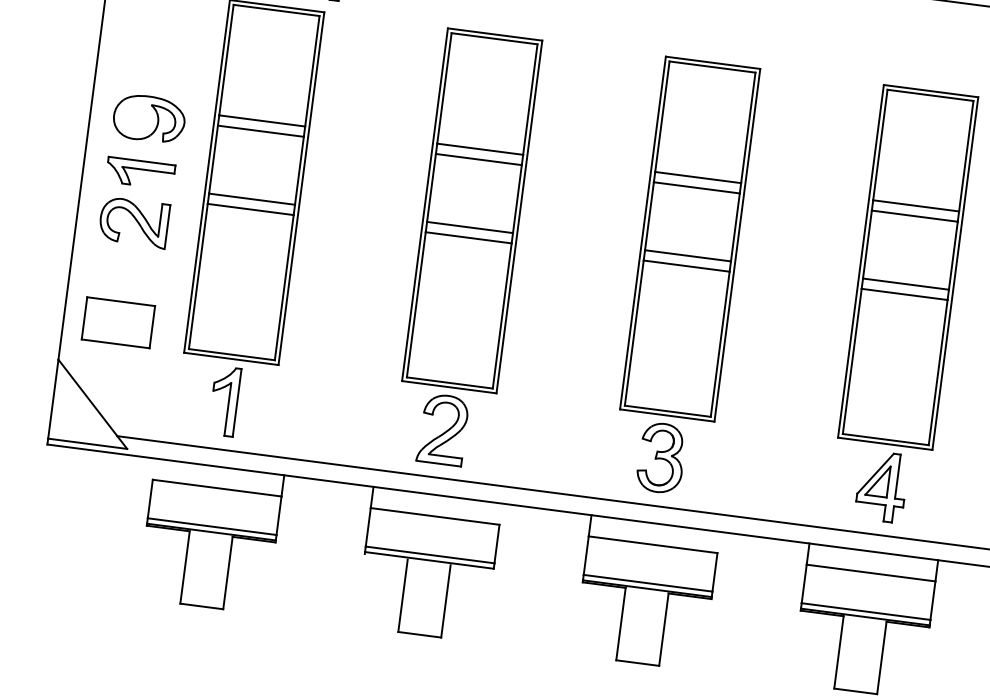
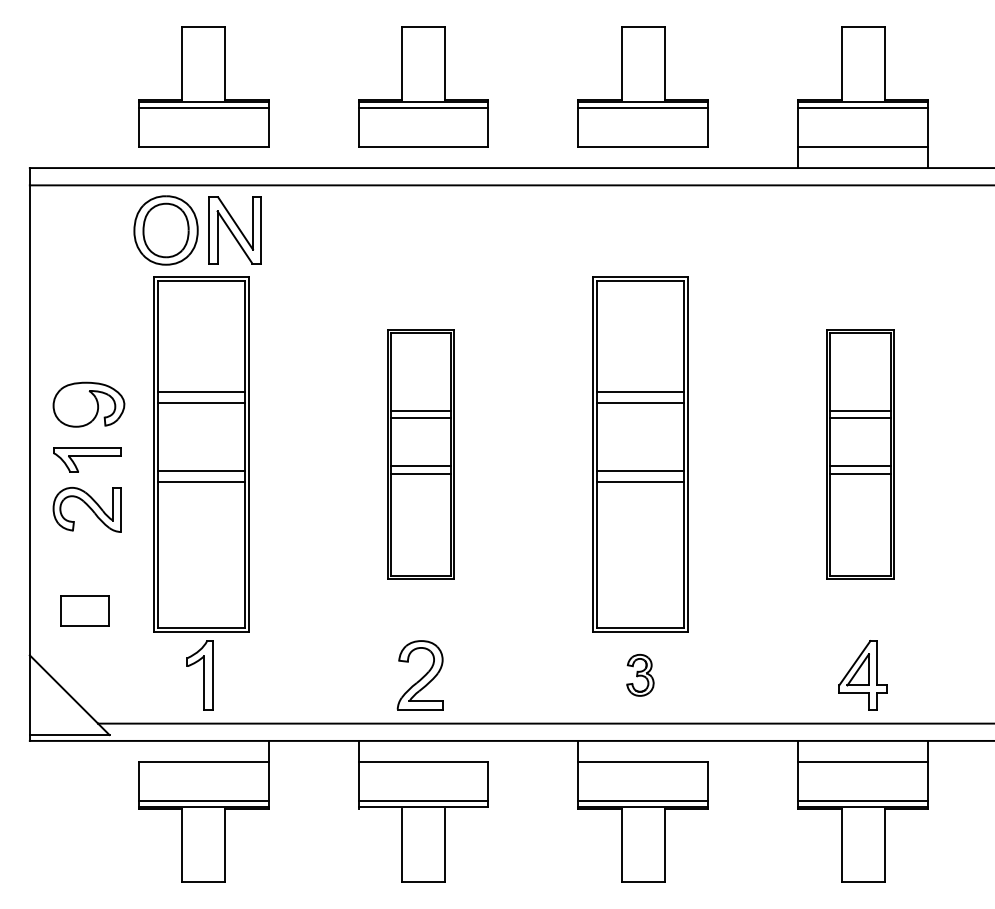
part: (471, 210) -> (420, 454), size x0.7
part: (908, 267) -> (860, 454), size x0.7
part: (118, 322) -> (84, 610), size x0.7
part: (661, 458) -> (640, 675), size x0.6

